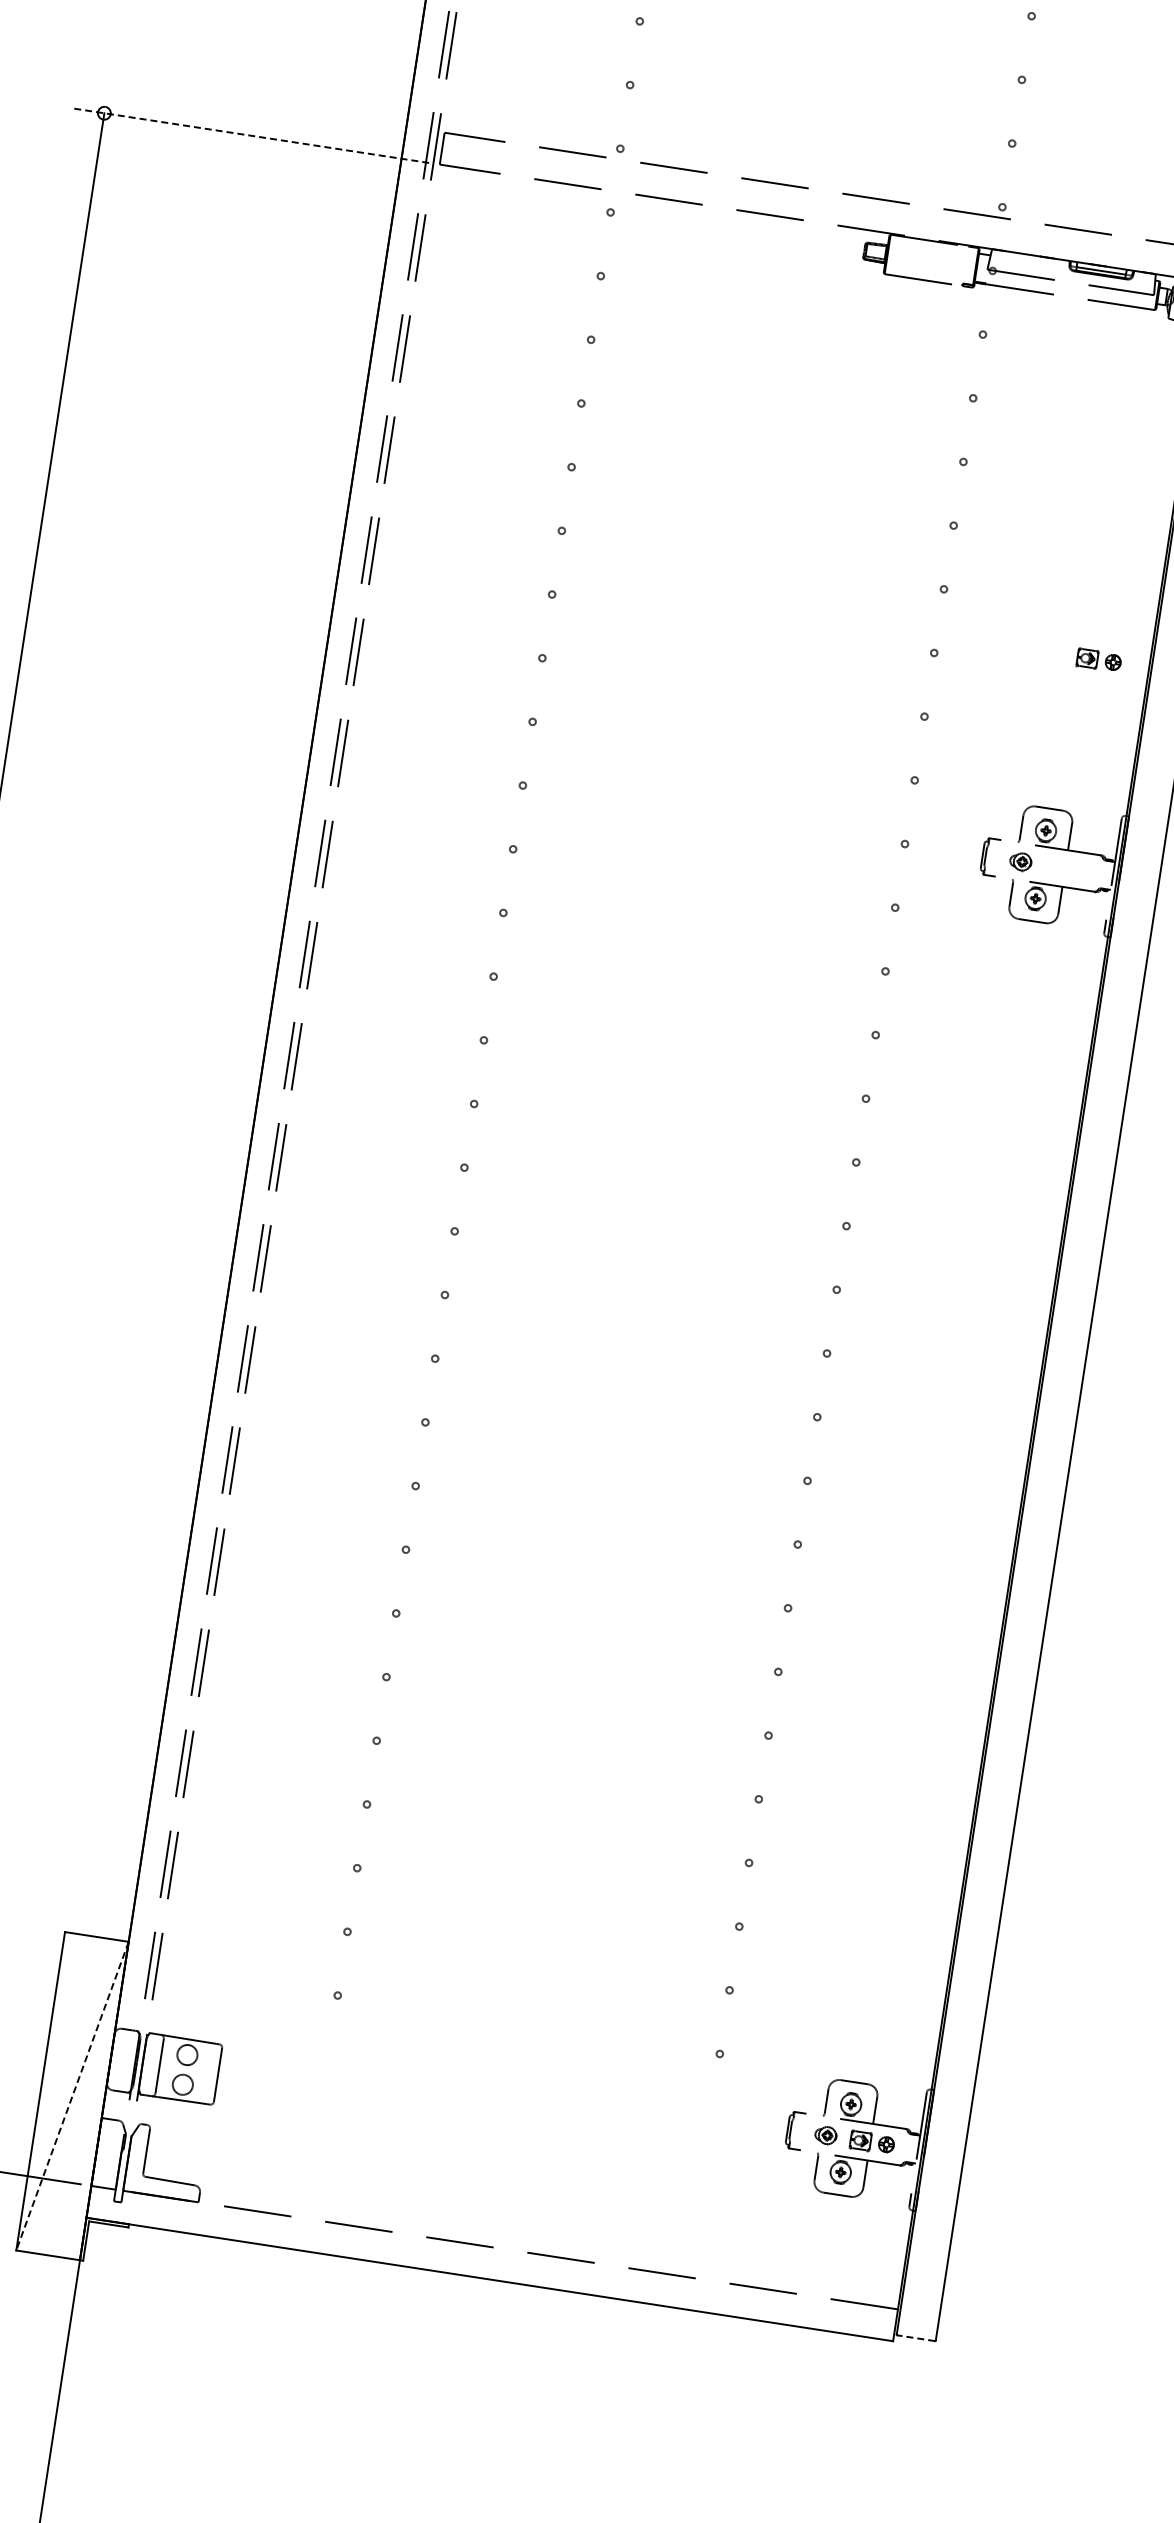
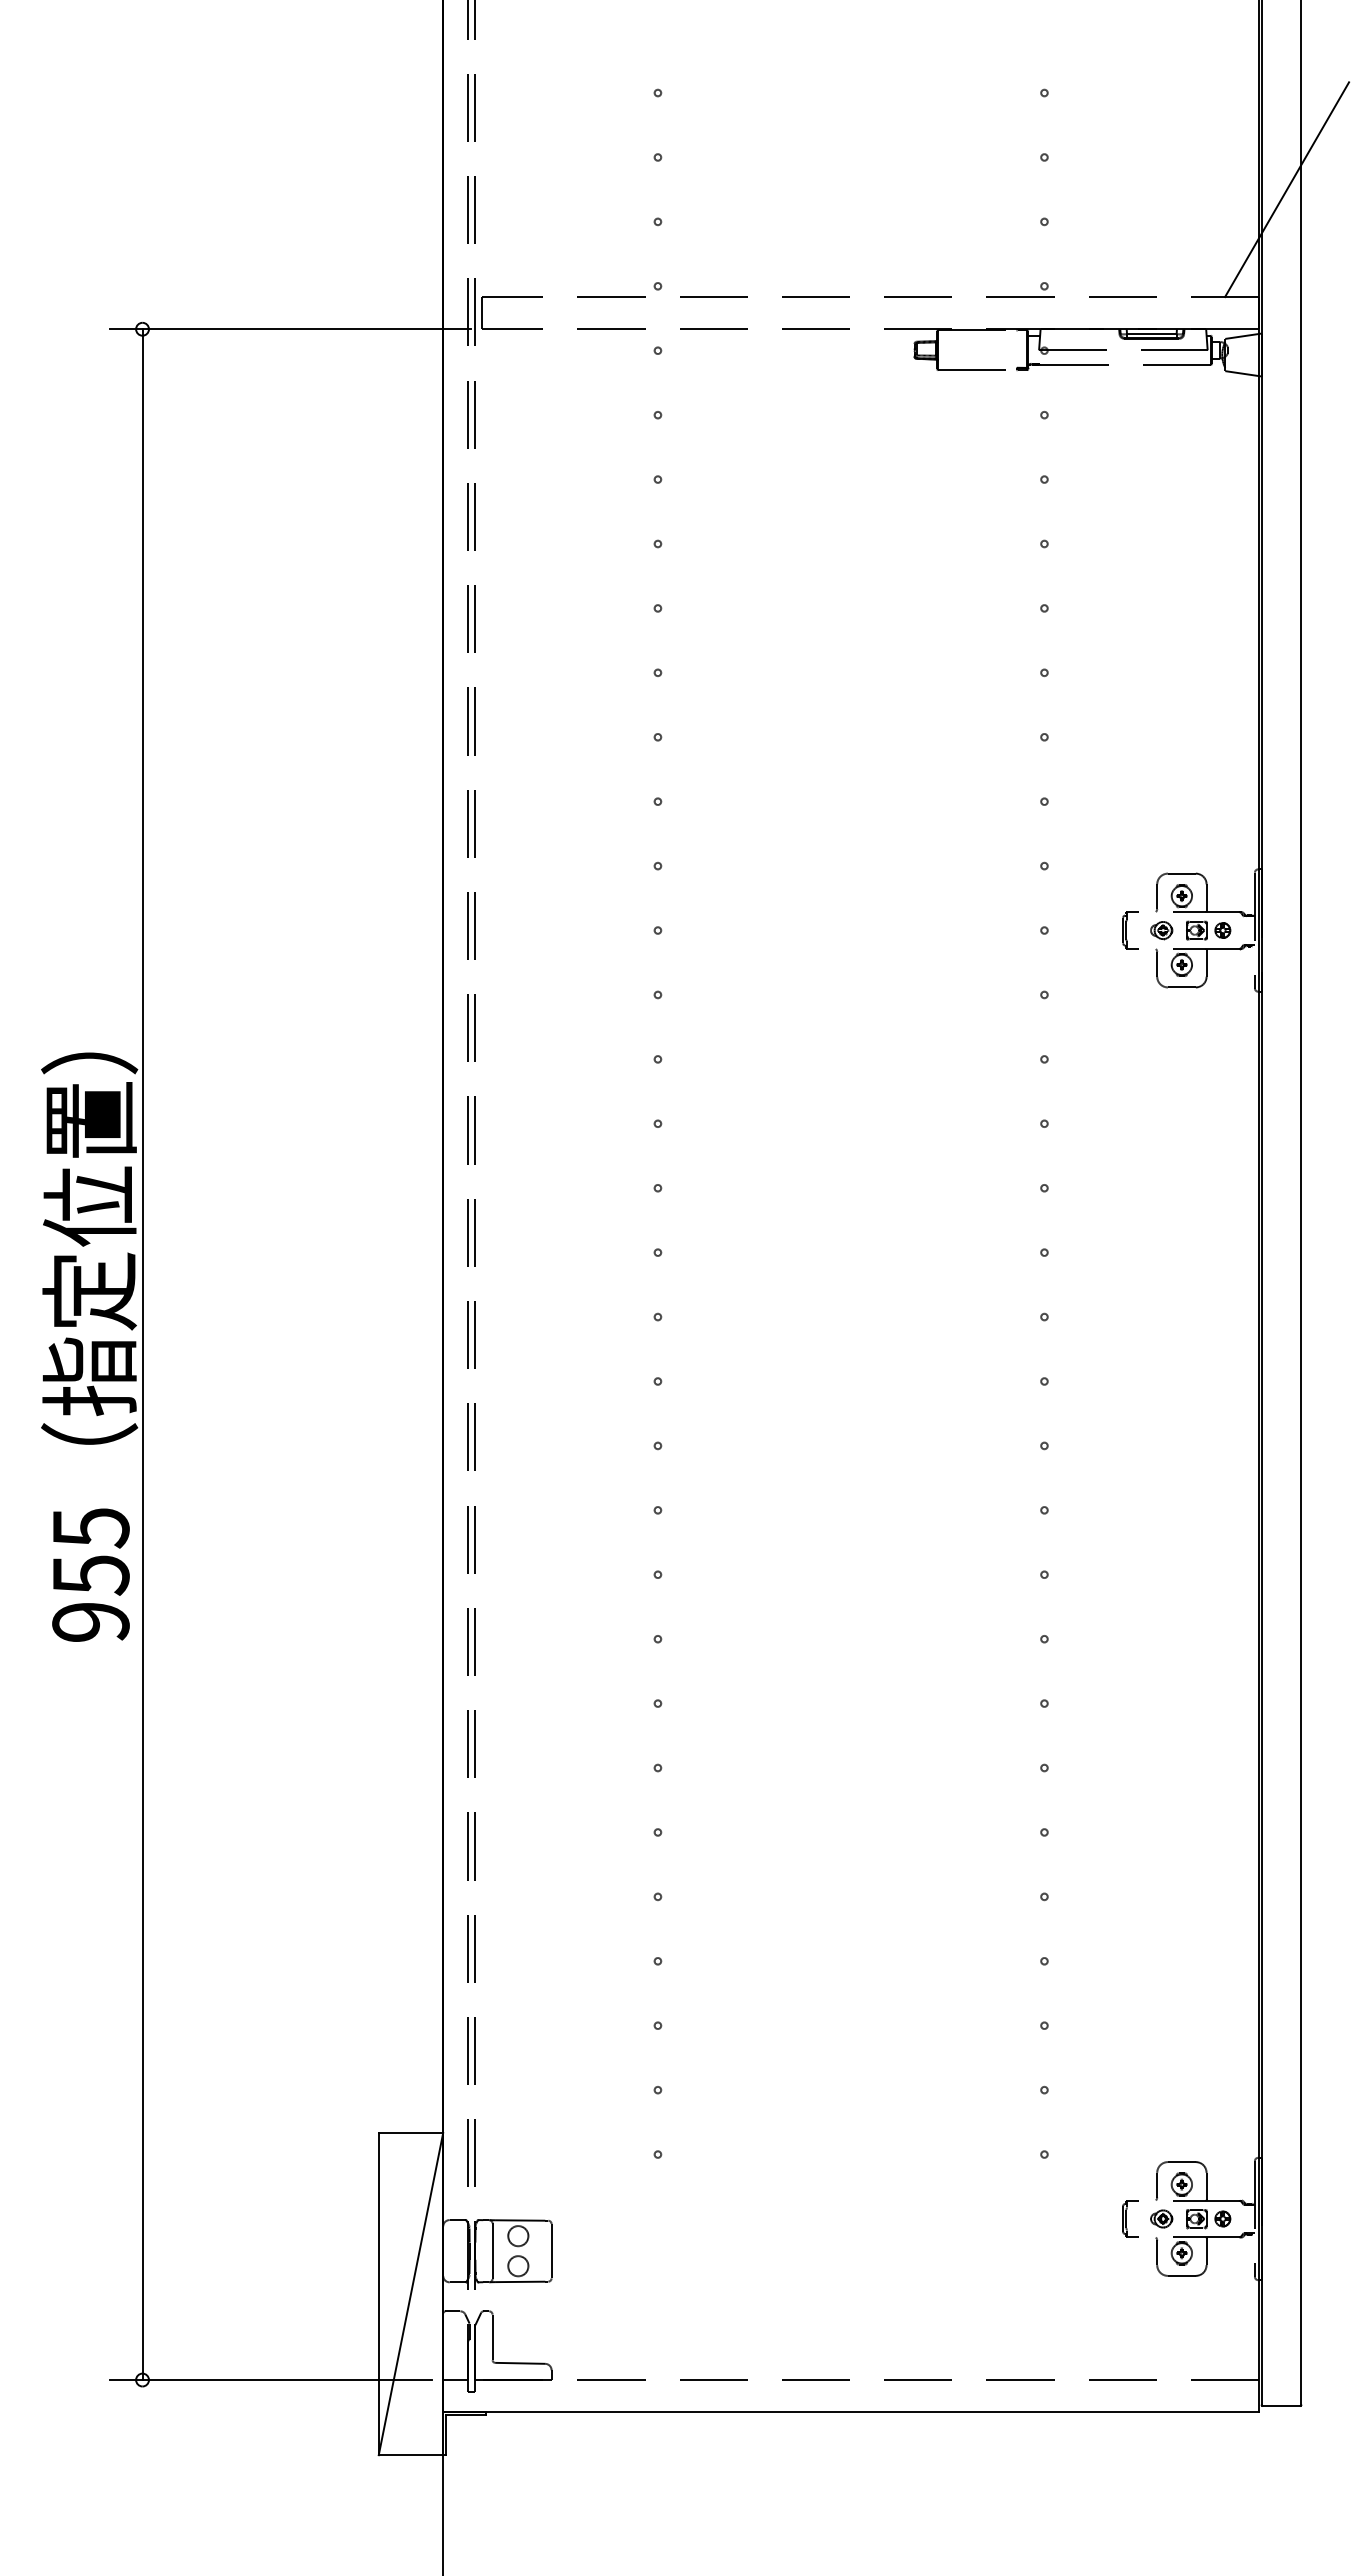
line: (250, 135) -> (290, 329), dashed -> solid
part: (1099, 660) -> (1208, 930), moved
line: (72, 2096) -> (410, 2294), dashed -> solid
line: (916, 2337) -> (1281, 2405), dashed -> solid

